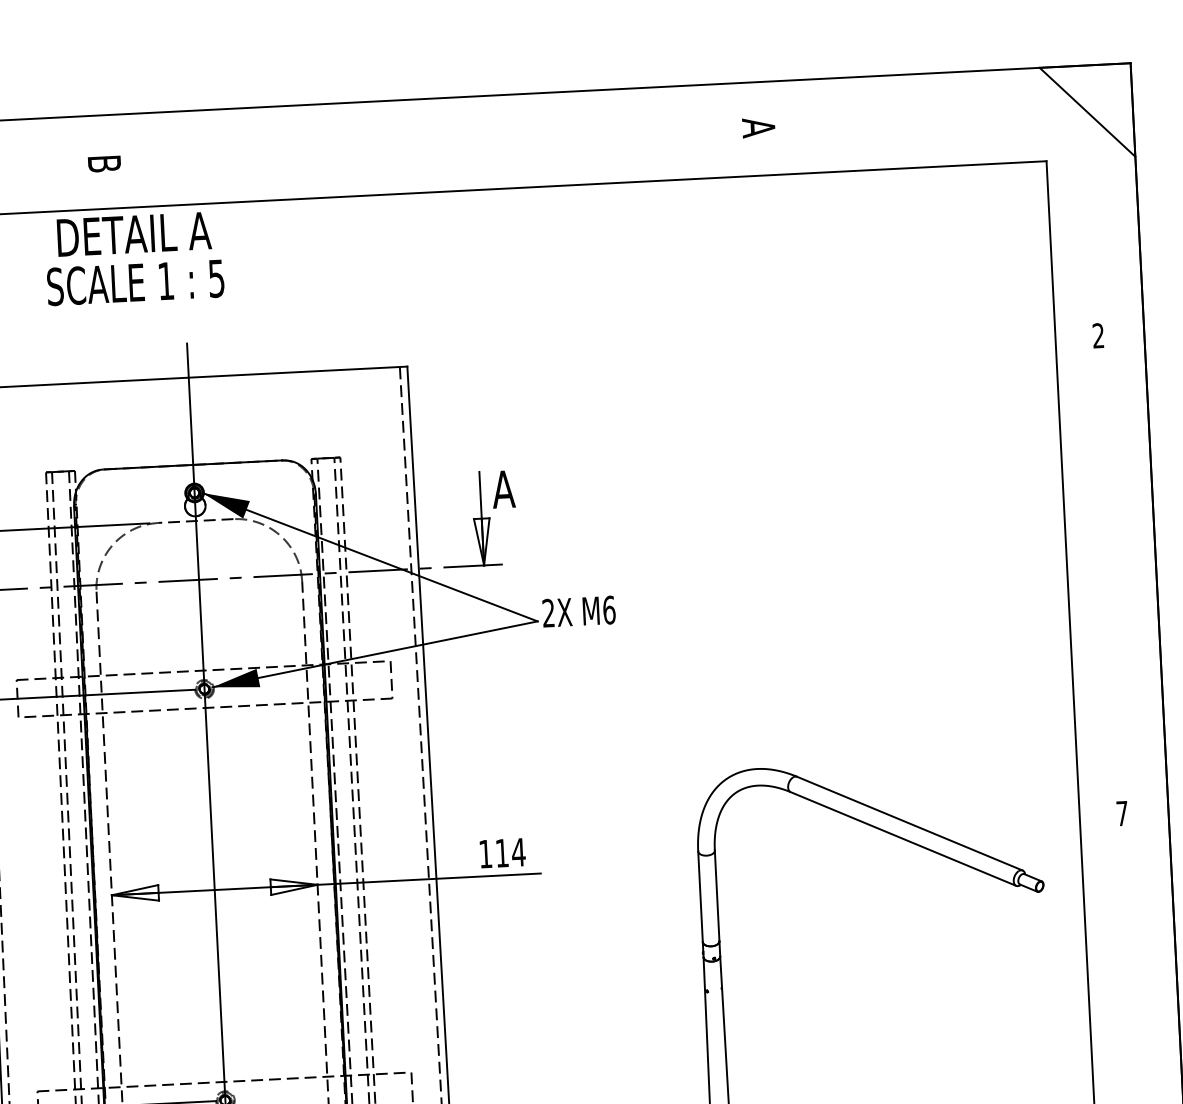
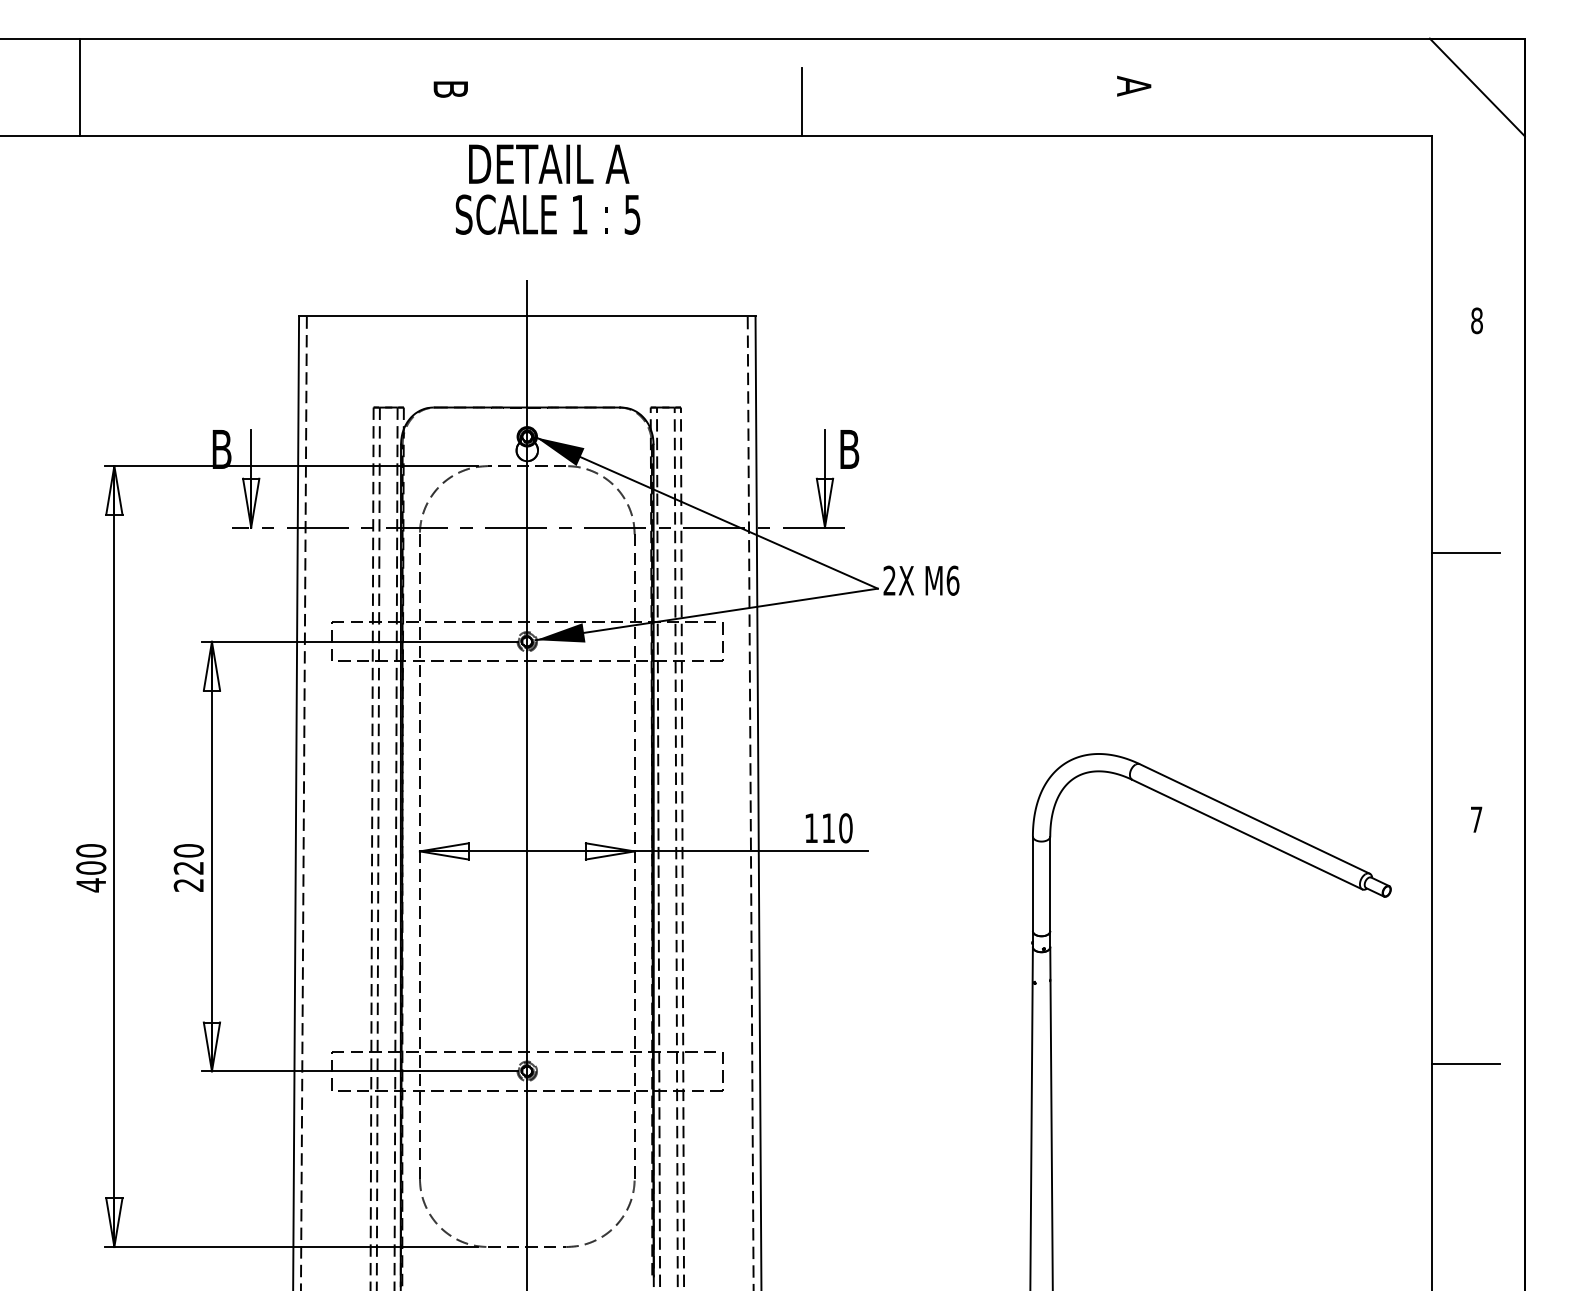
line: (441, 158) -> (802, 101), added
text: (133, 258) -> (547, 189), moved
text: (1098, 335) -> (1476, 320), 2 -> 8
text: (503, 489) -> (849, 449), A -> B
line: (1099, 558) -> (1466, 552), added
text: (518, 852) -> (845, 828), 114 -> 110
line: (1124, 1048) -> (1466, 1064), added

